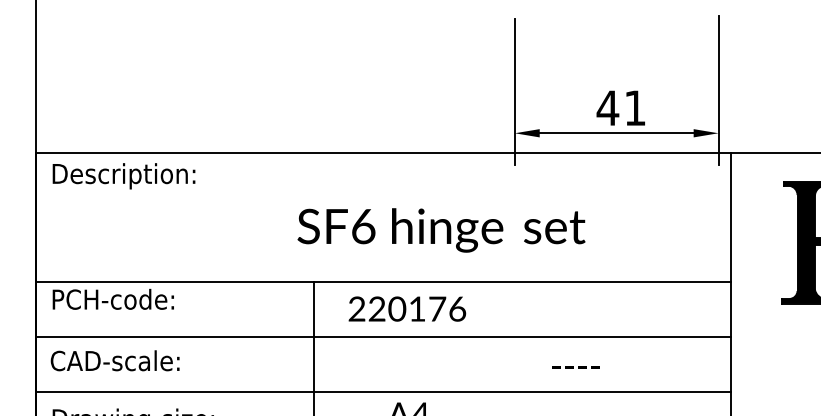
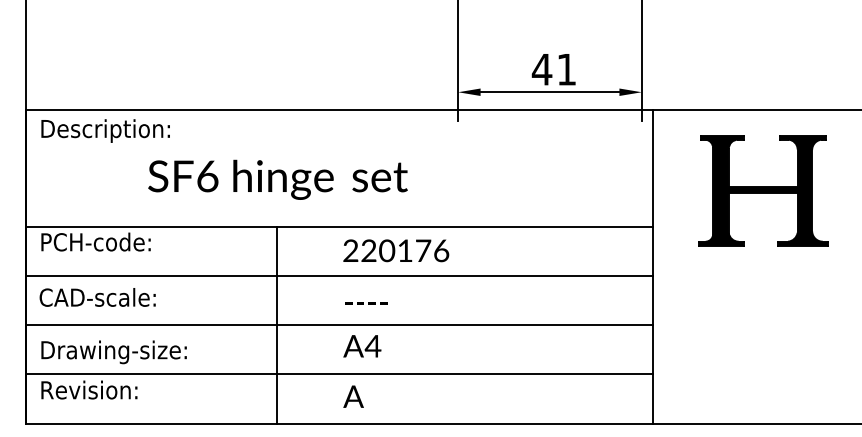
text: (440, 230) -> (277, 179), moved
text: (407, 308) -> (396, 250), moved
text: (576, 367) -> (366, 303), moved

